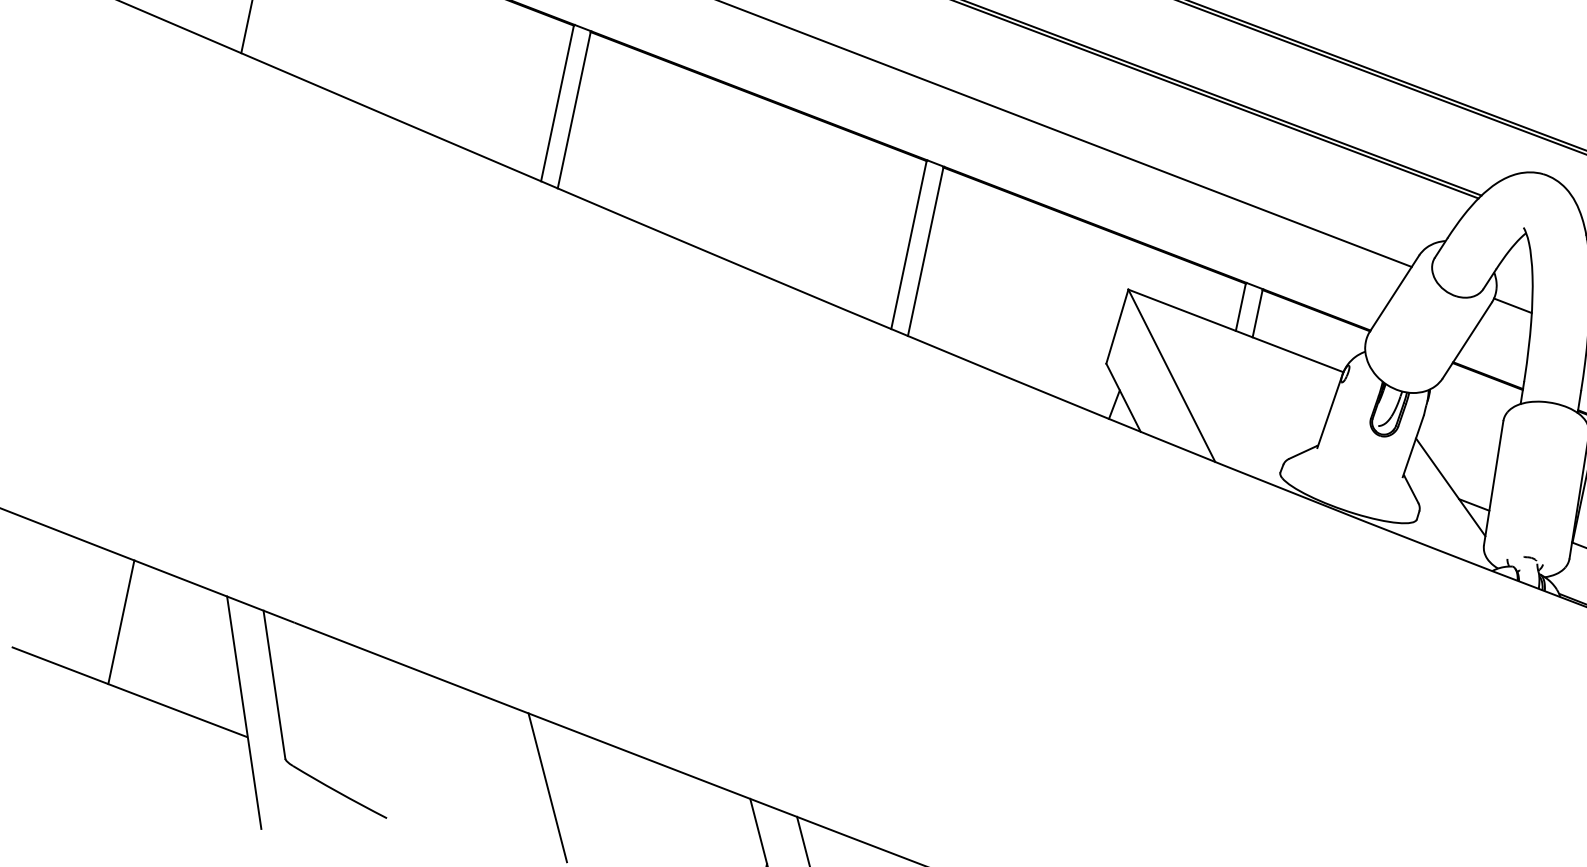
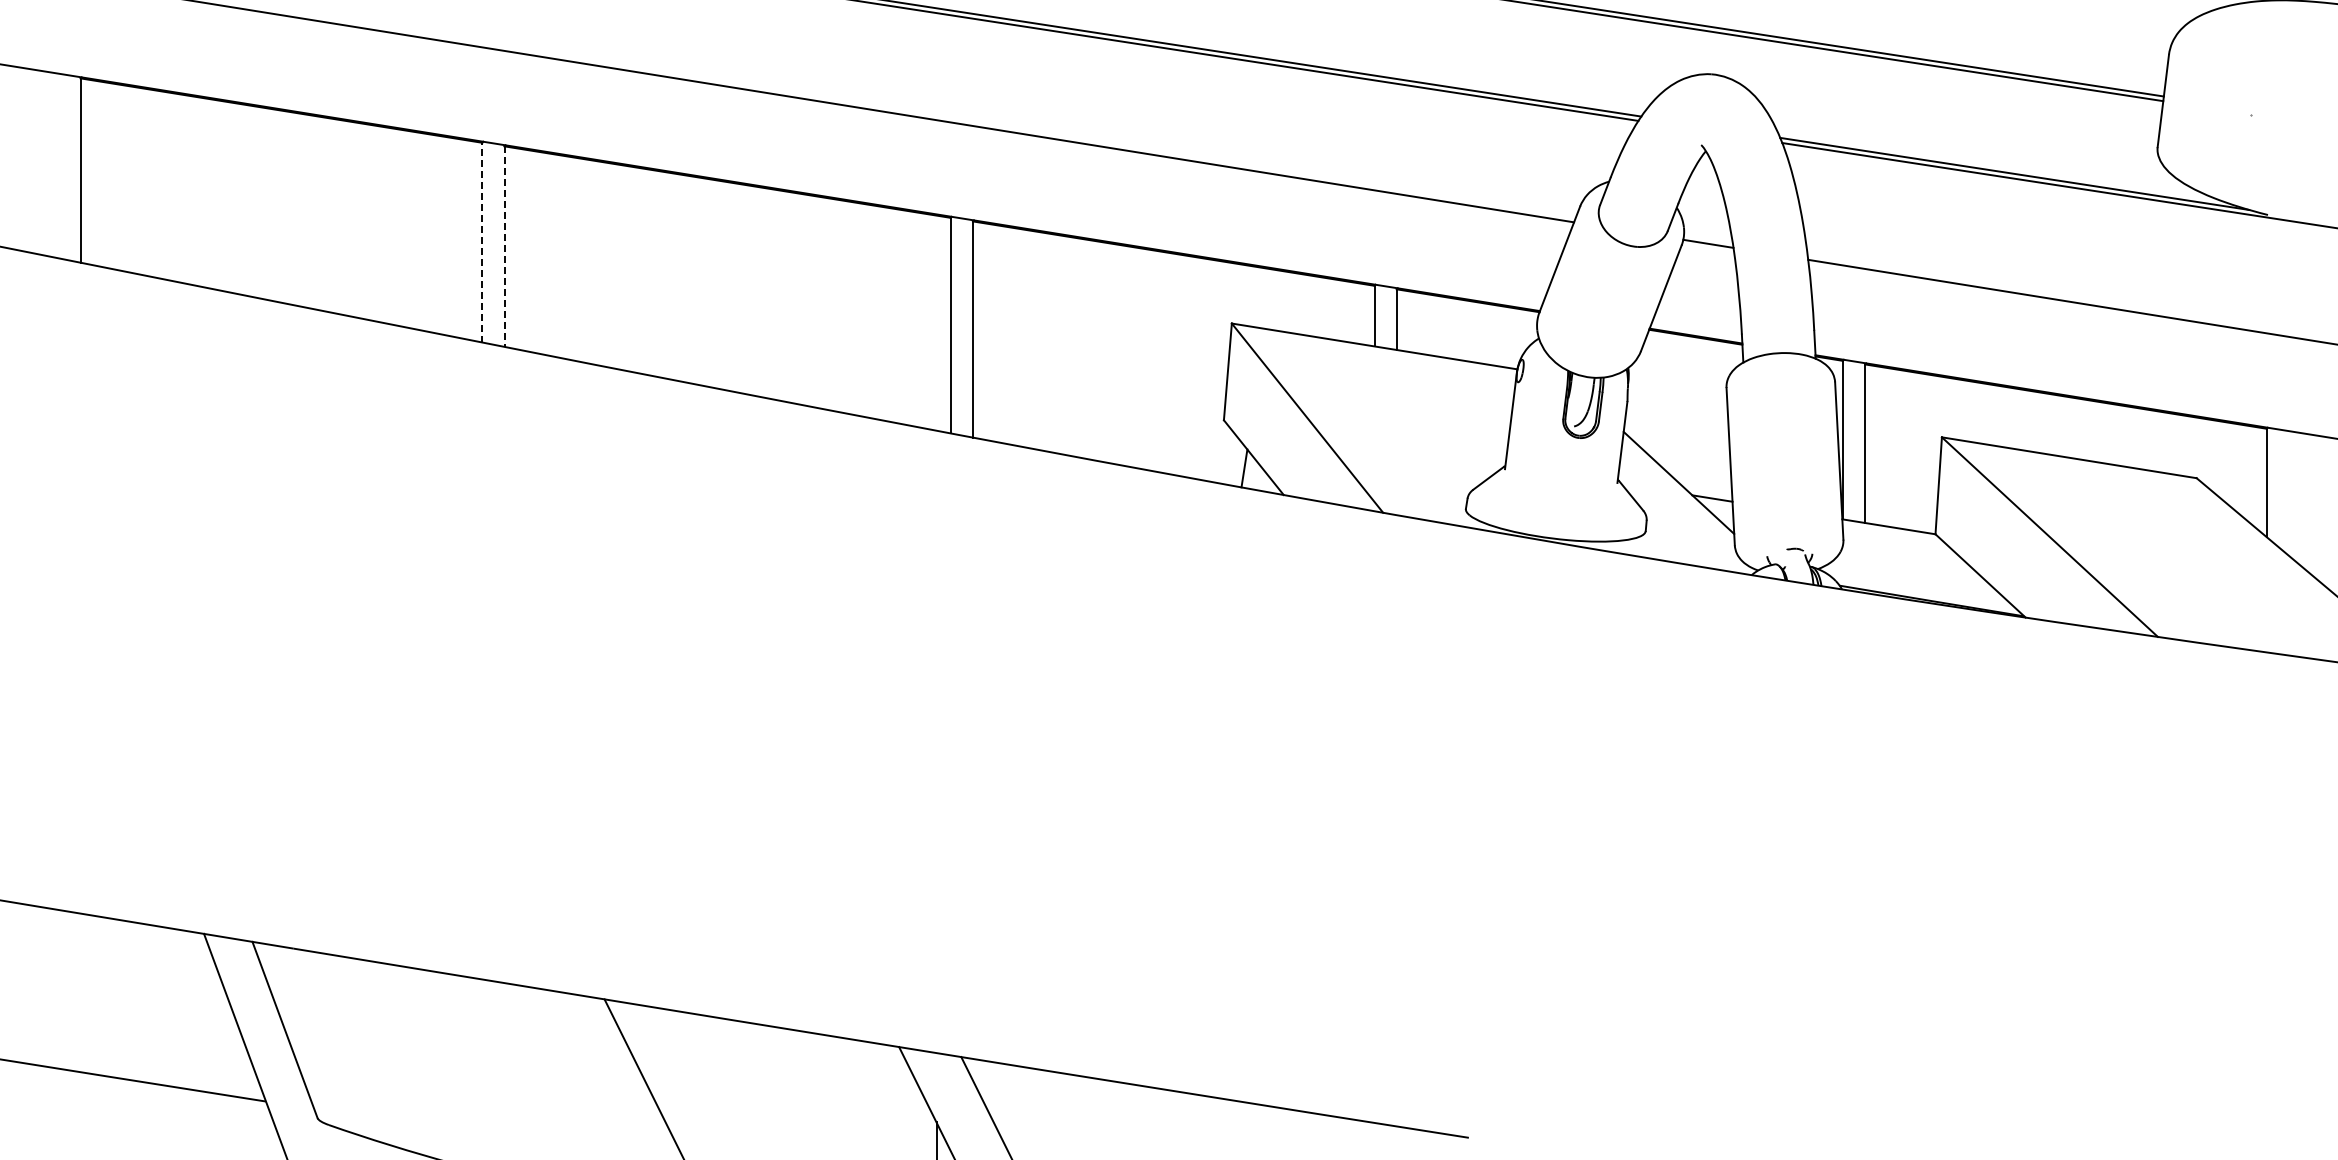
line: (557, 103) -> (482, 242), solid -> dashed
line: (574, 110) -> (504, 247), solid -> dashed
line: (121, 621) -> (80, 992), removed

